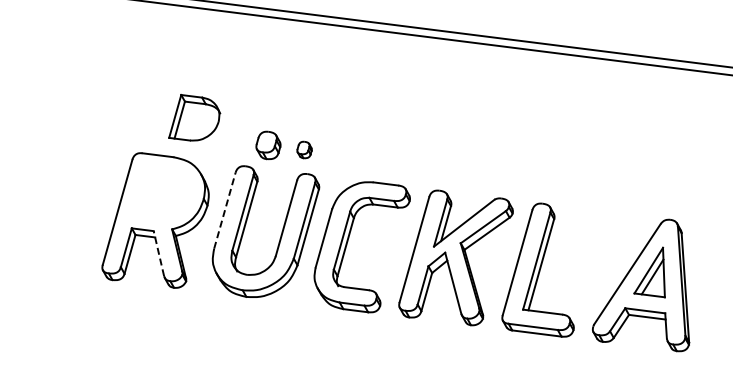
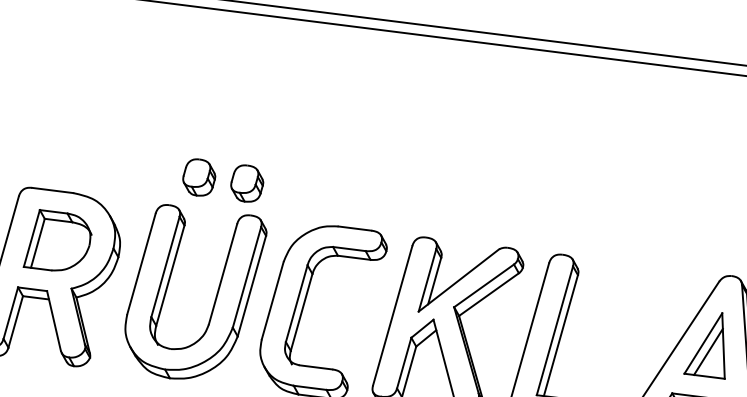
part: (194, 117) -> (57, 239), moved
part: (304, 149) -> (246, 182), size x1.67
line: (225, 210) -> (142, 263), dashed -> solid
line: (158, 253) -> (53, 320), dashed -> solid

